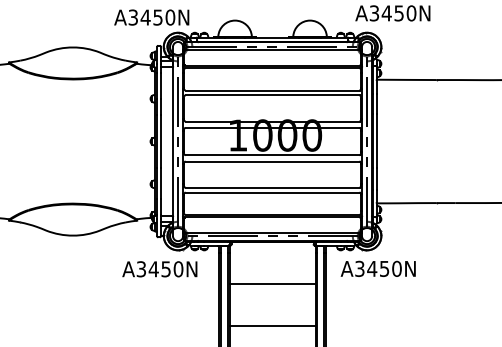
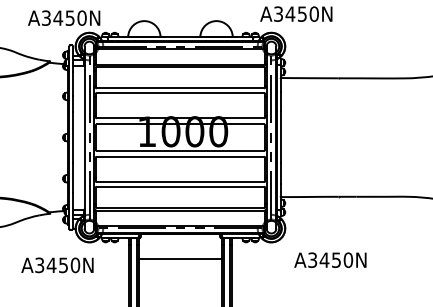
text: (377, 268) -> (329, 259), moved
text: (159, 269) -> (57, 265), moved
line: (272, 284) -> (180, 259), moved

